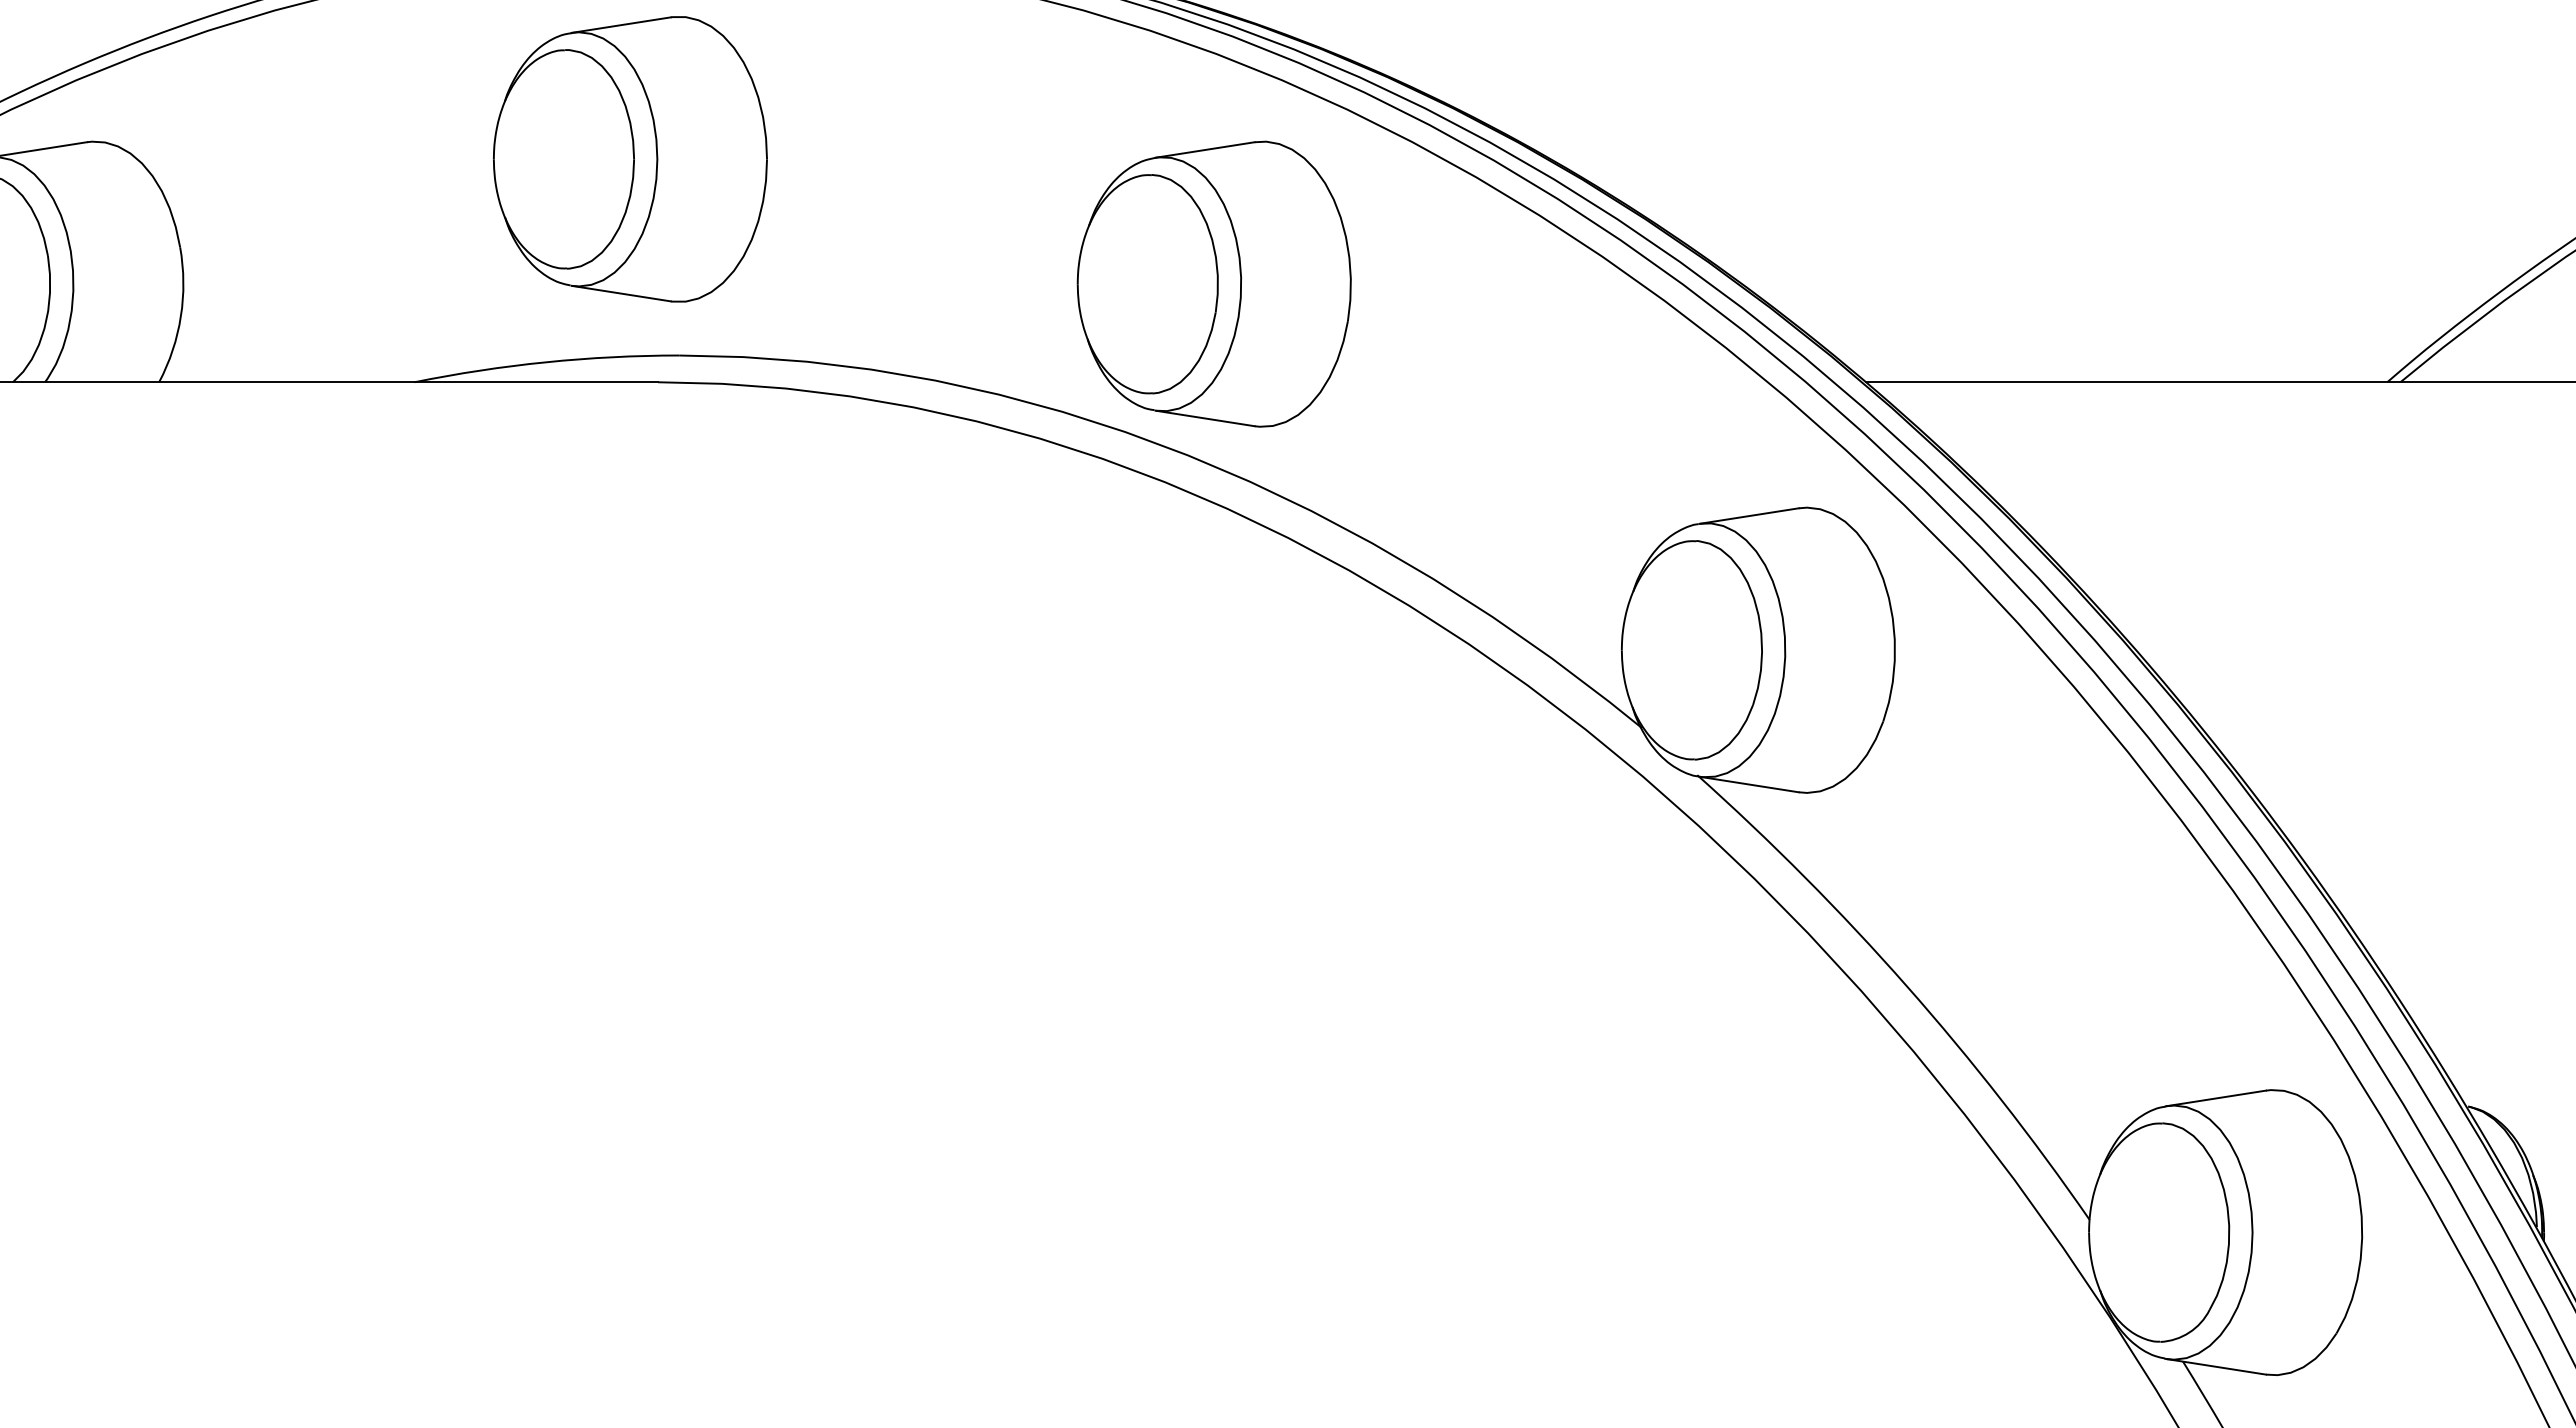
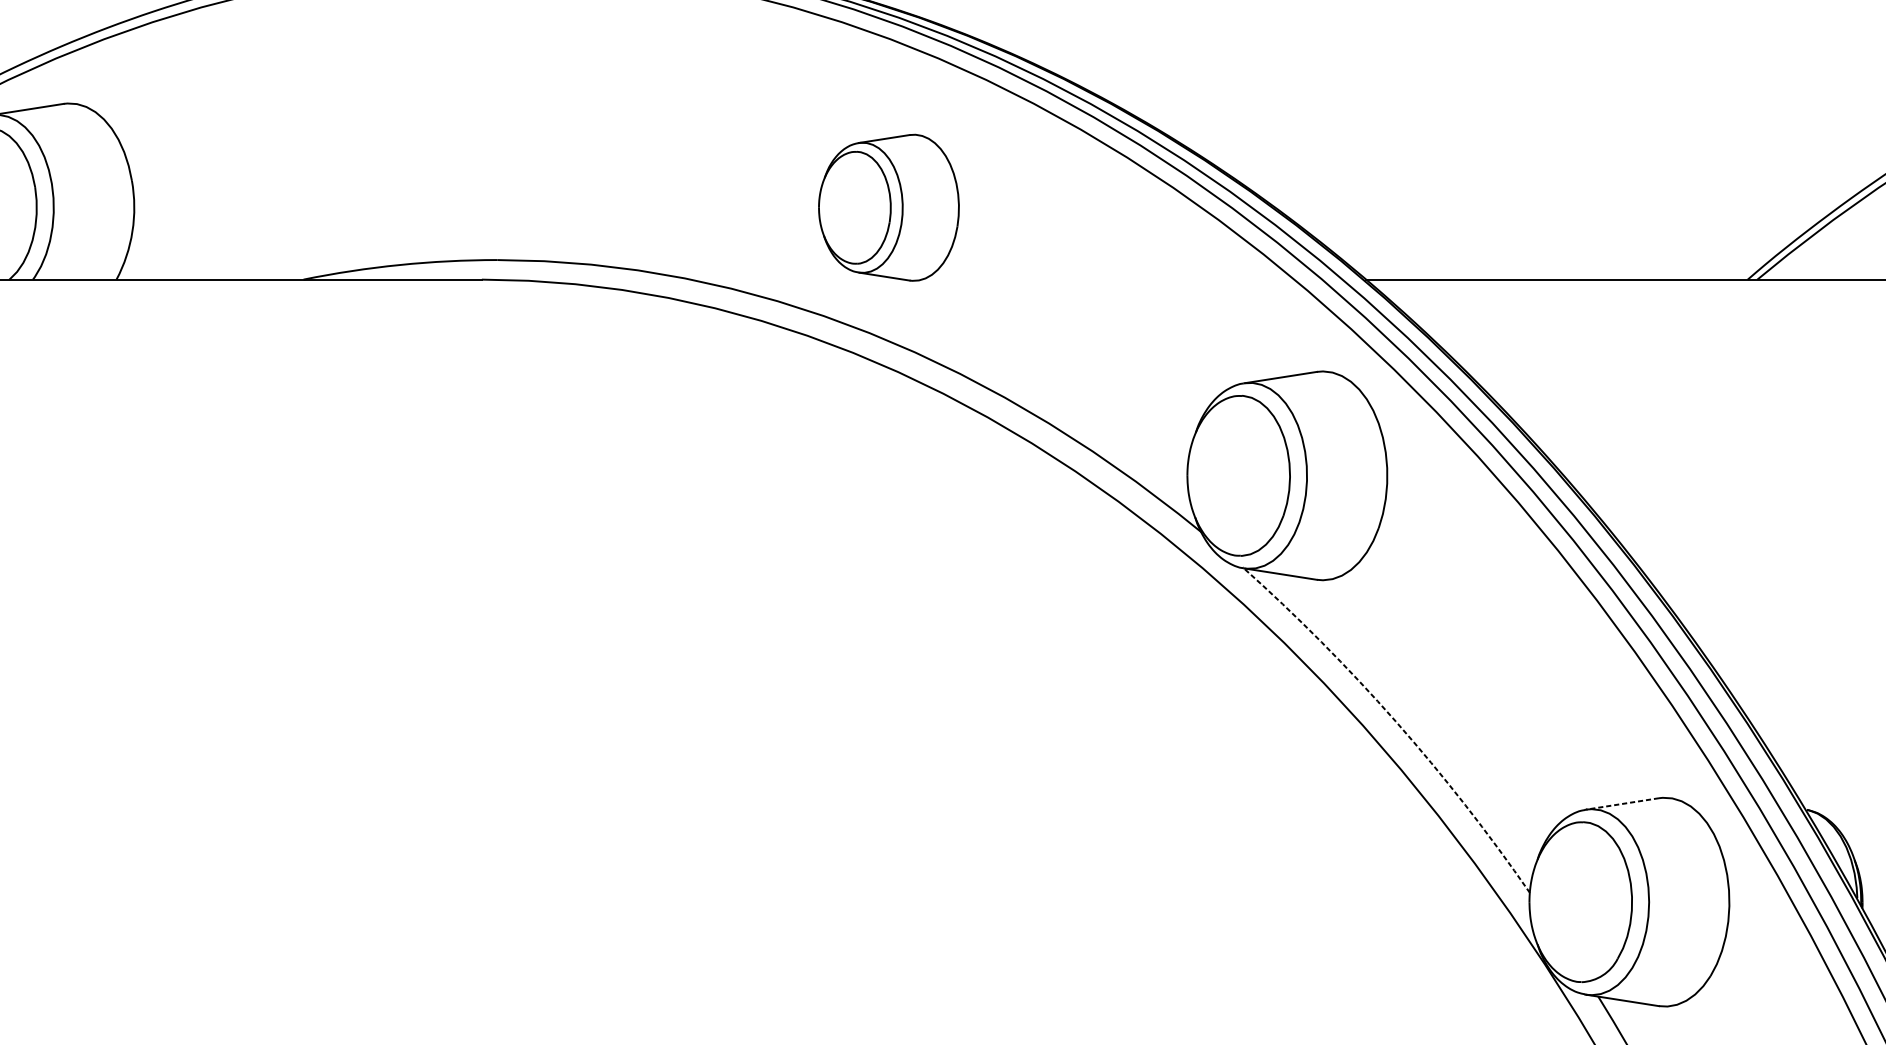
part: (630, 159) -> (461, 116), removed
part: (1213, 283) -> (888, 207), size x0.7
arc: (1906, 985) -> (1395, 721), solid -> dashed
line: (2215, 1098) -> (1622, 803), solid -> dashed

